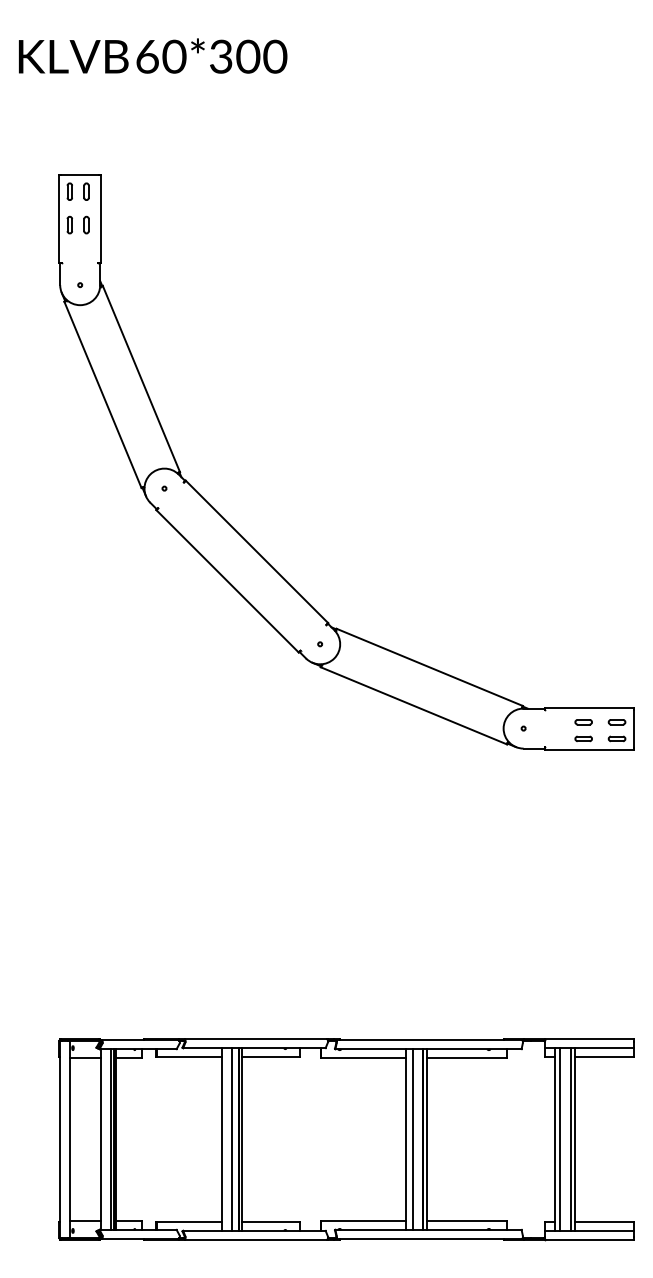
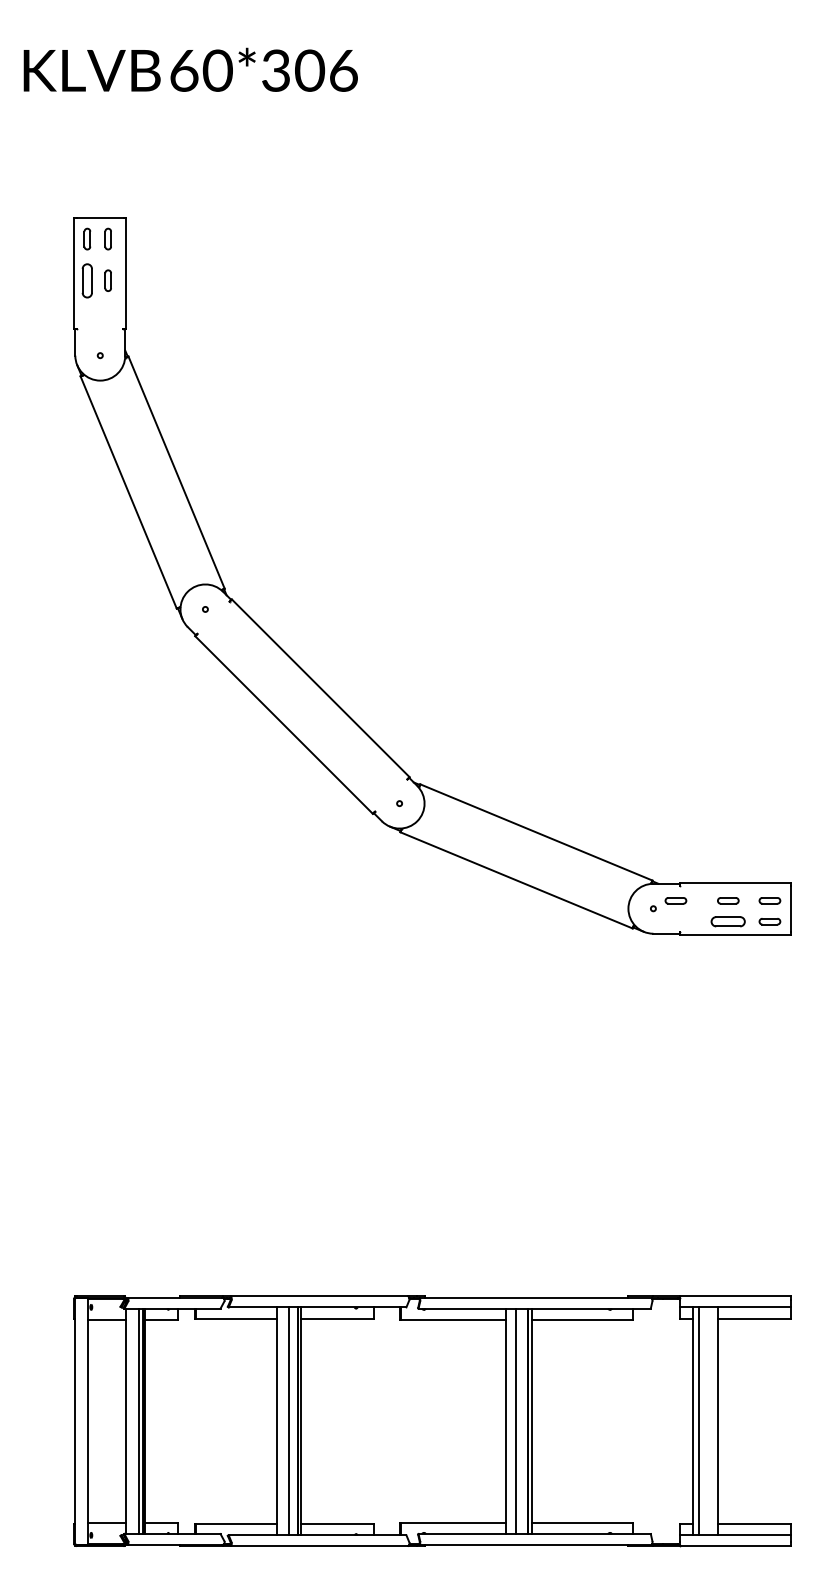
text: (275, 56) -> (343, 70), 60*300 -> 60*306
part: (69, 224) -> (87, 280), size x1.6
part: (541, 721) -> (675, 900), added
part: (583, 738) -> (728, 921), size x1.6
line: (571, 1139) -> (712, 1421), removed

